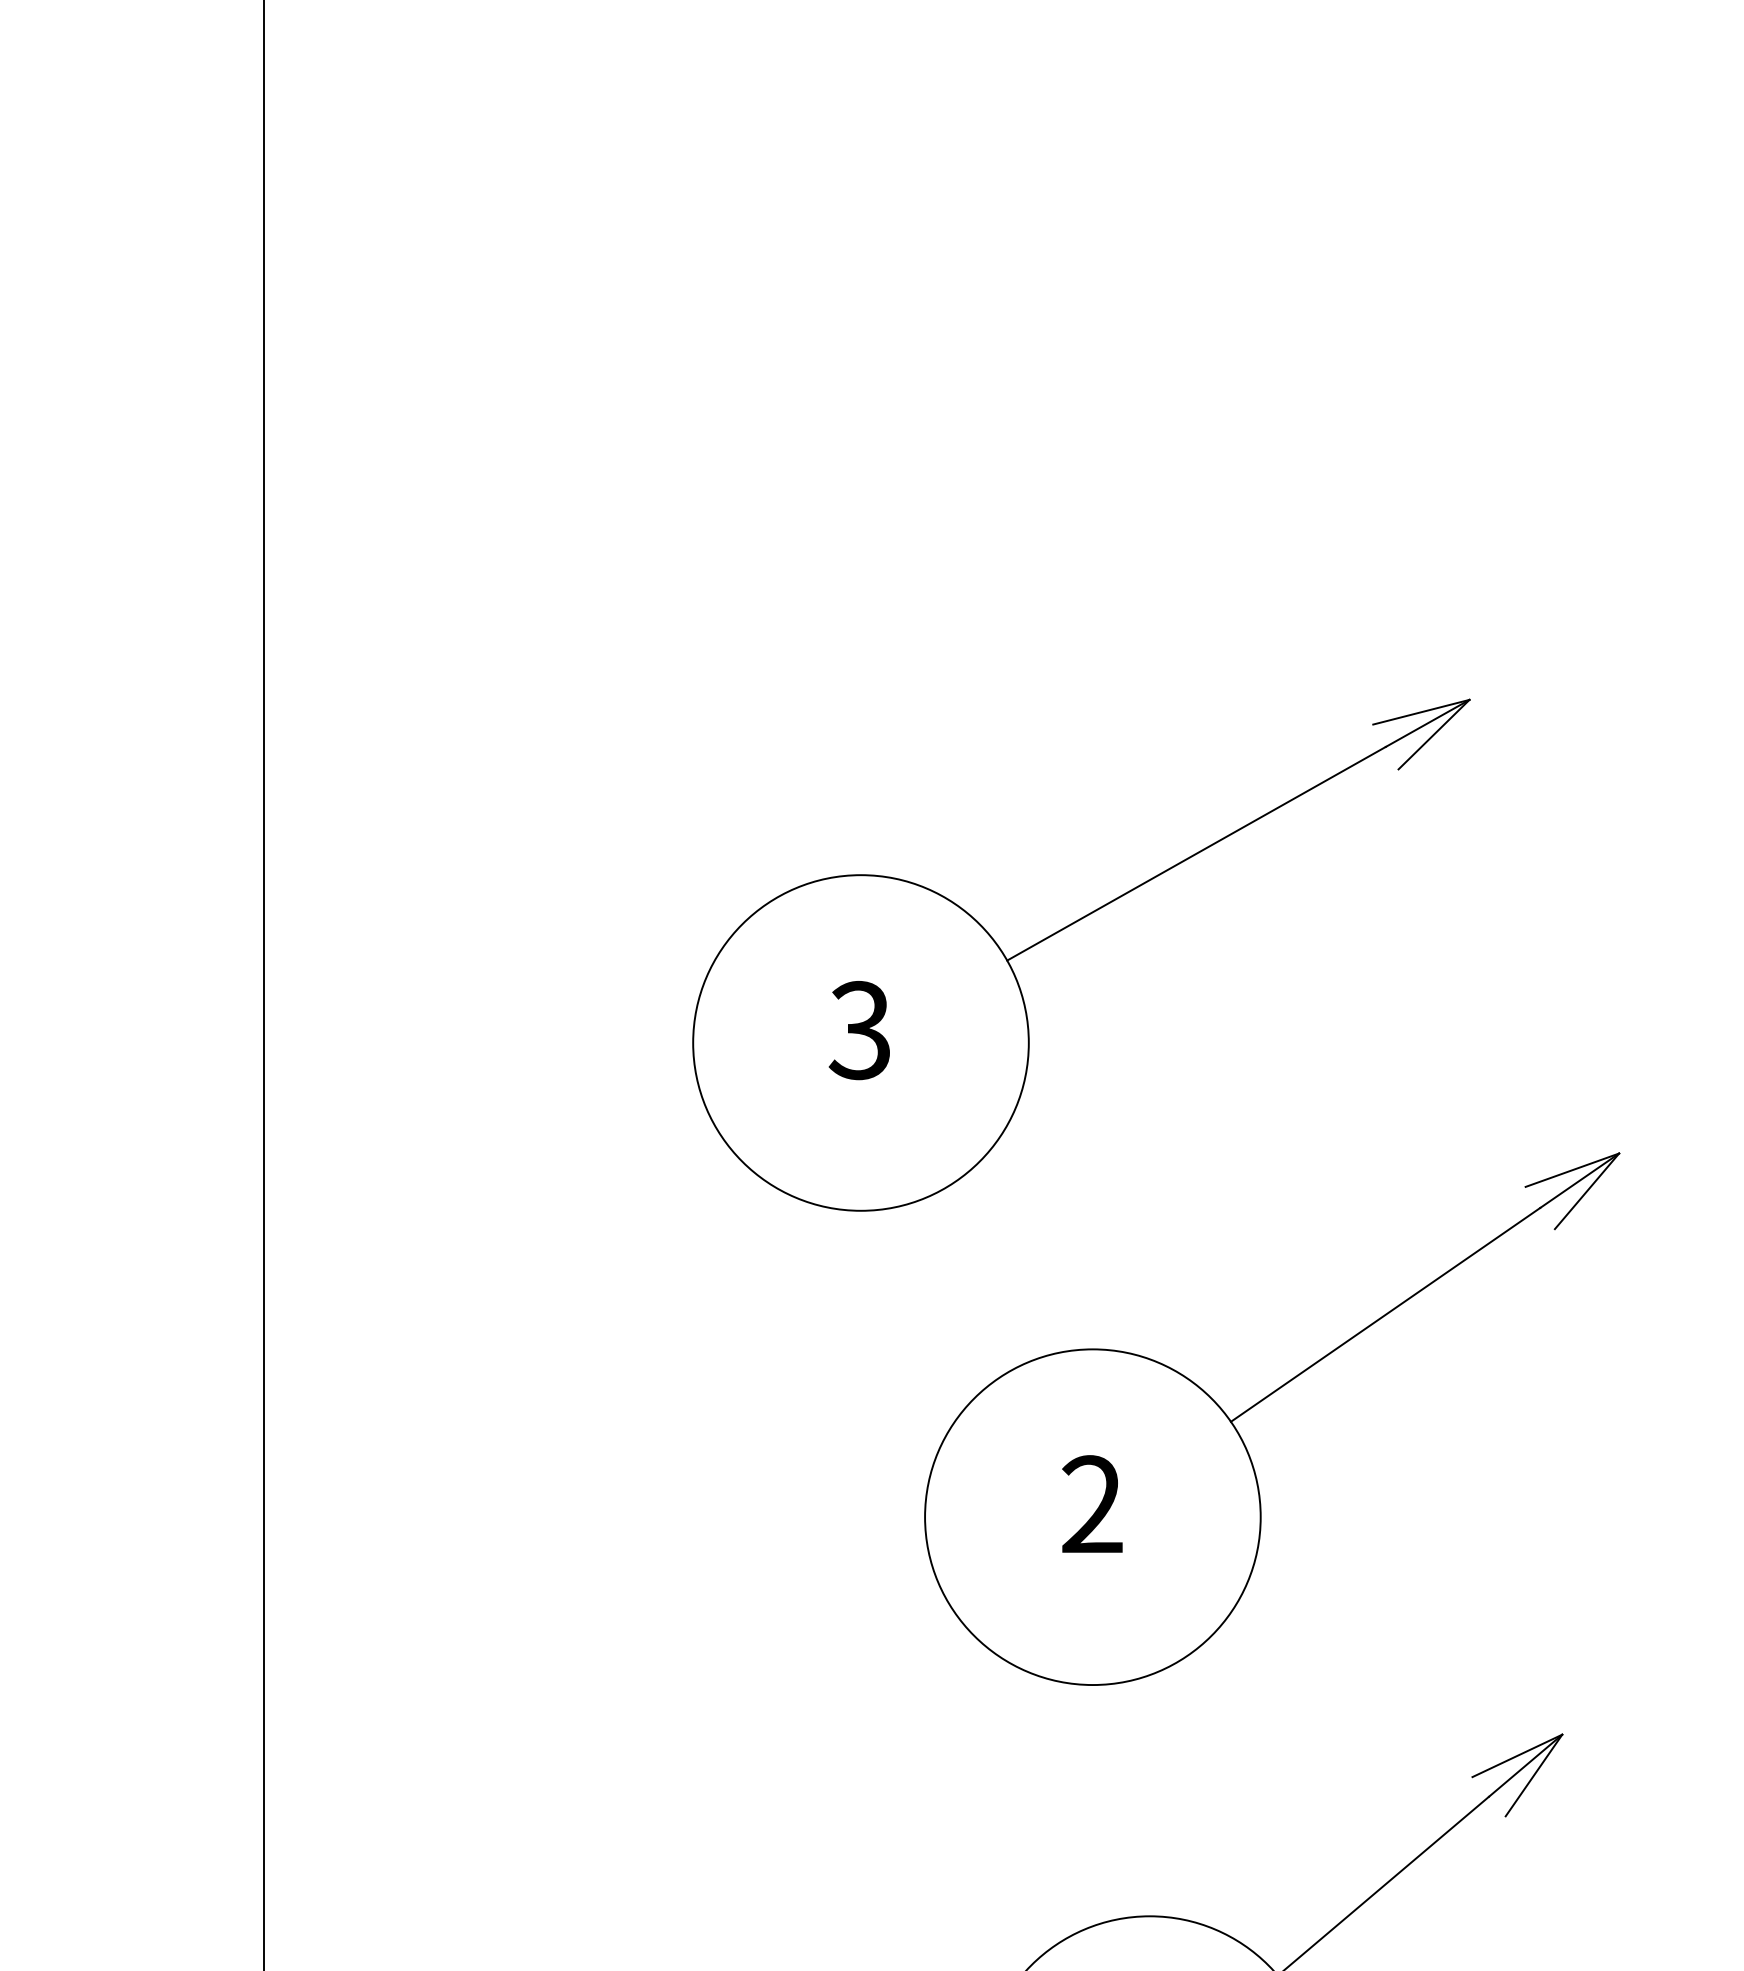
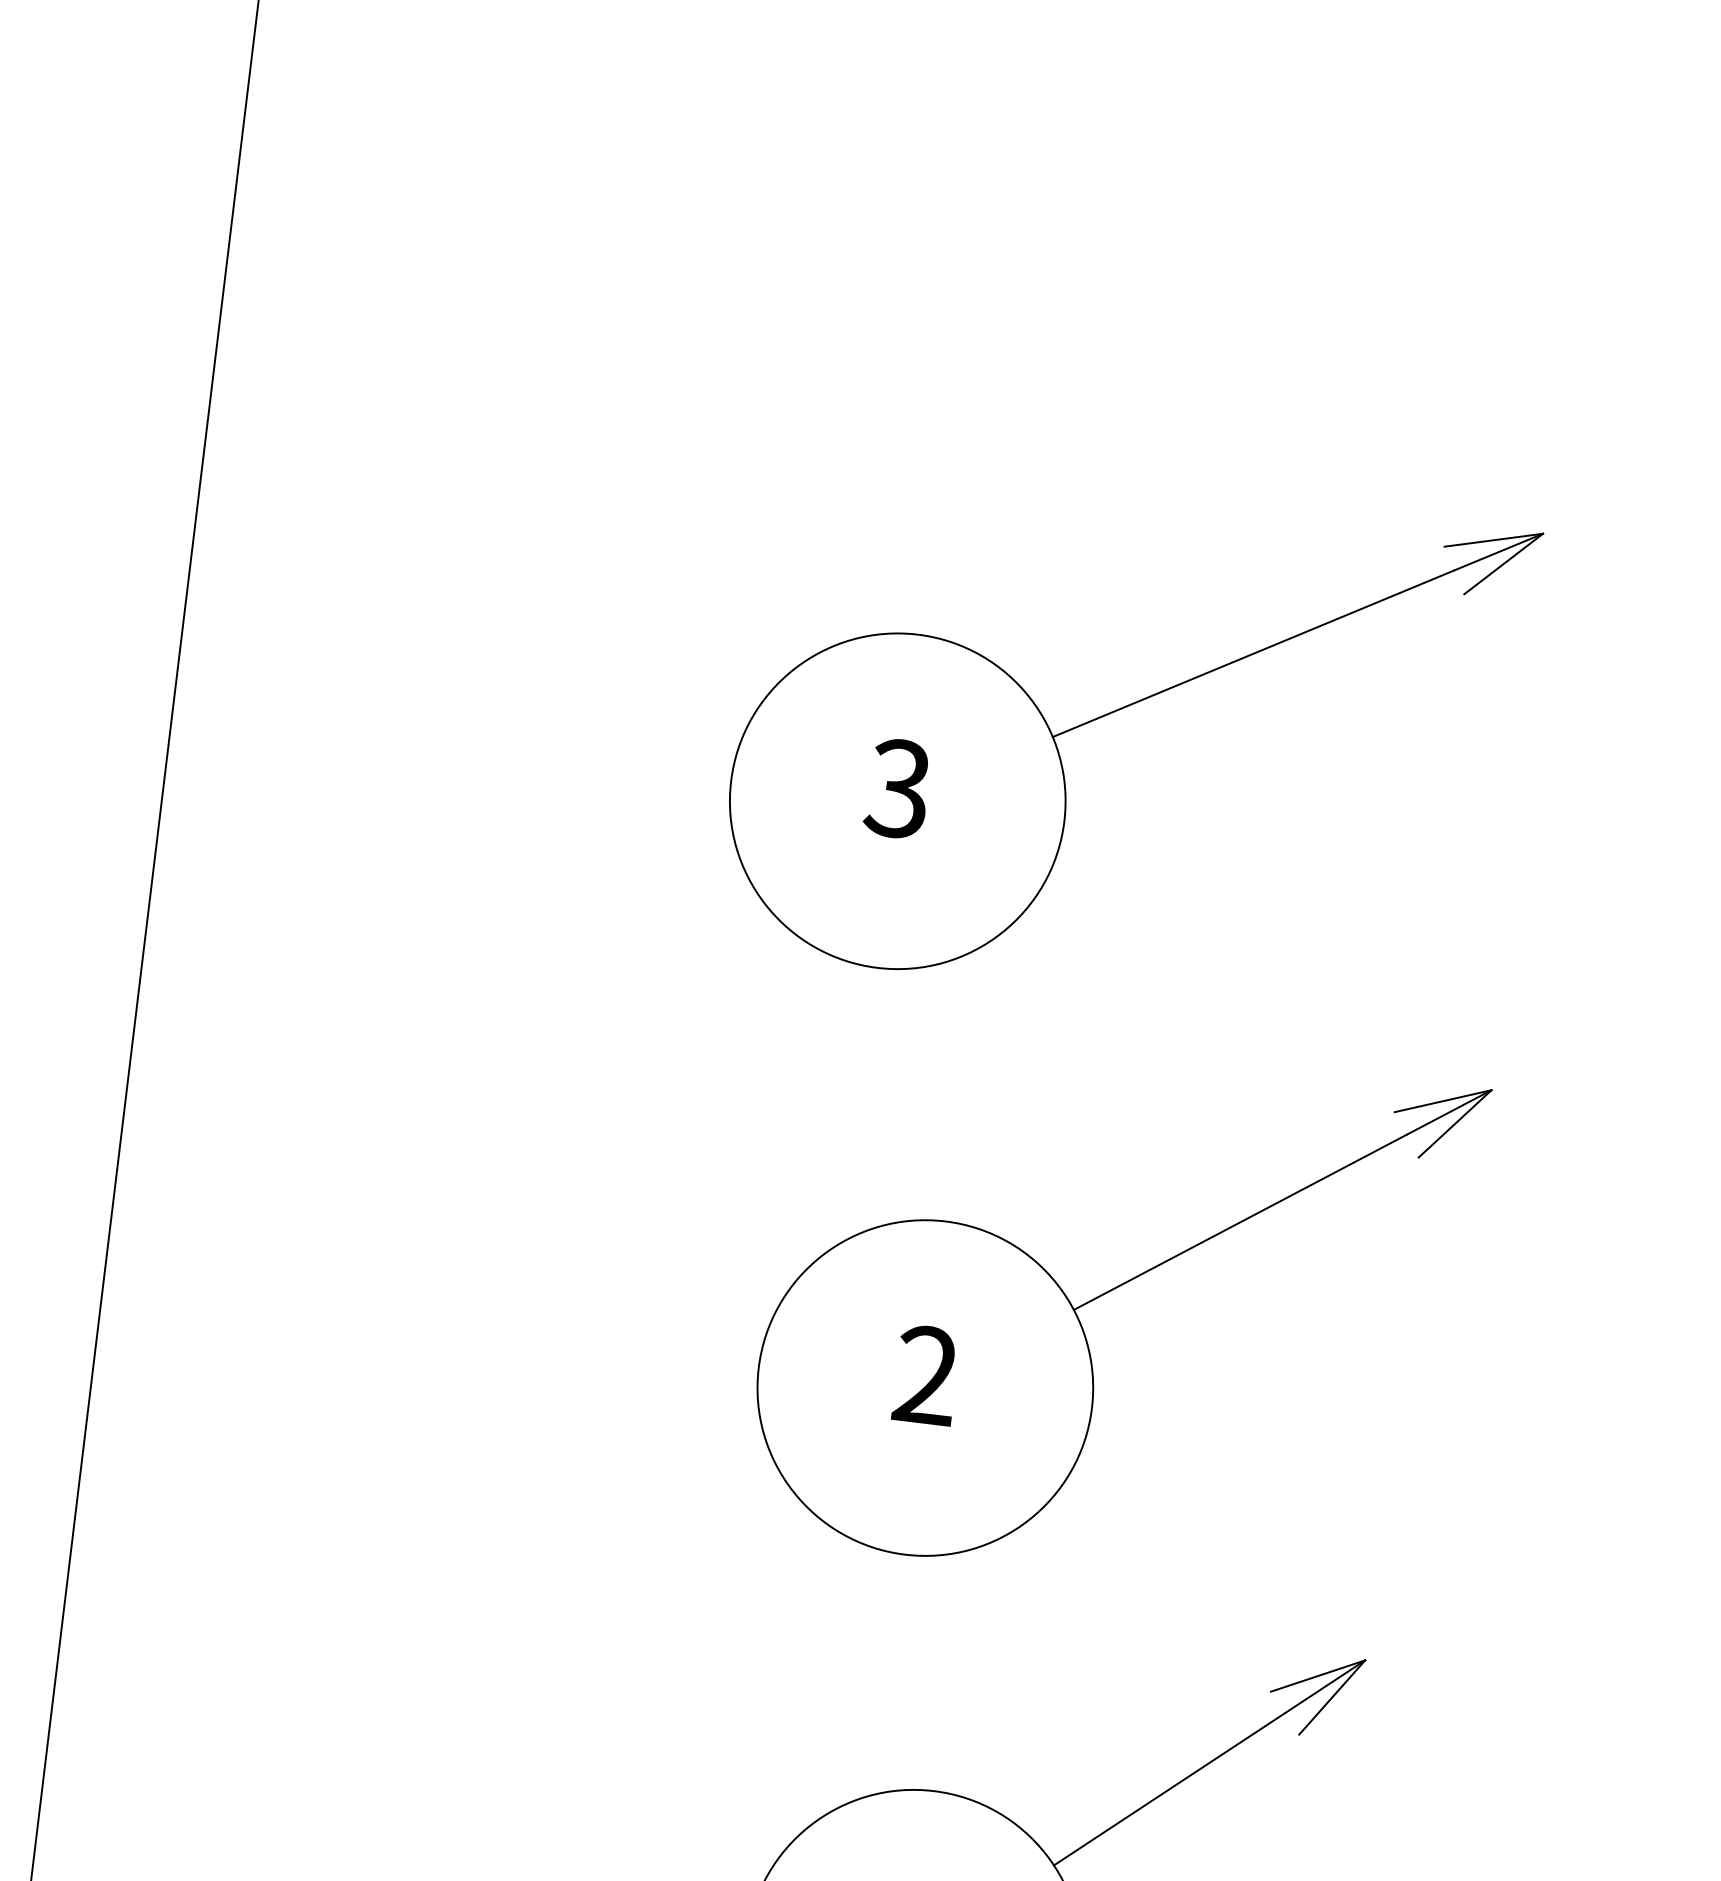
part: (1068, 927) -> (1117, 711), moved

